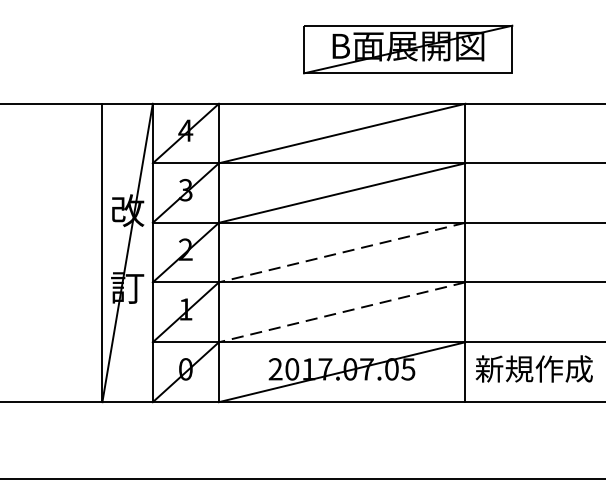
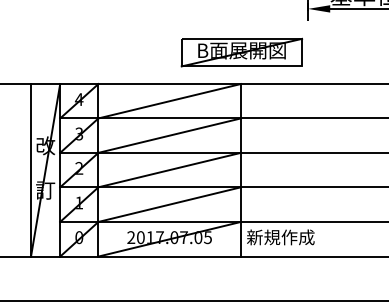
part: (407, 49) -> (241, 52), moved
line: (341, 253) -> (169, 170), dashed -> solid
line: (341, 312) -> (169, 204), dashed -> solid

